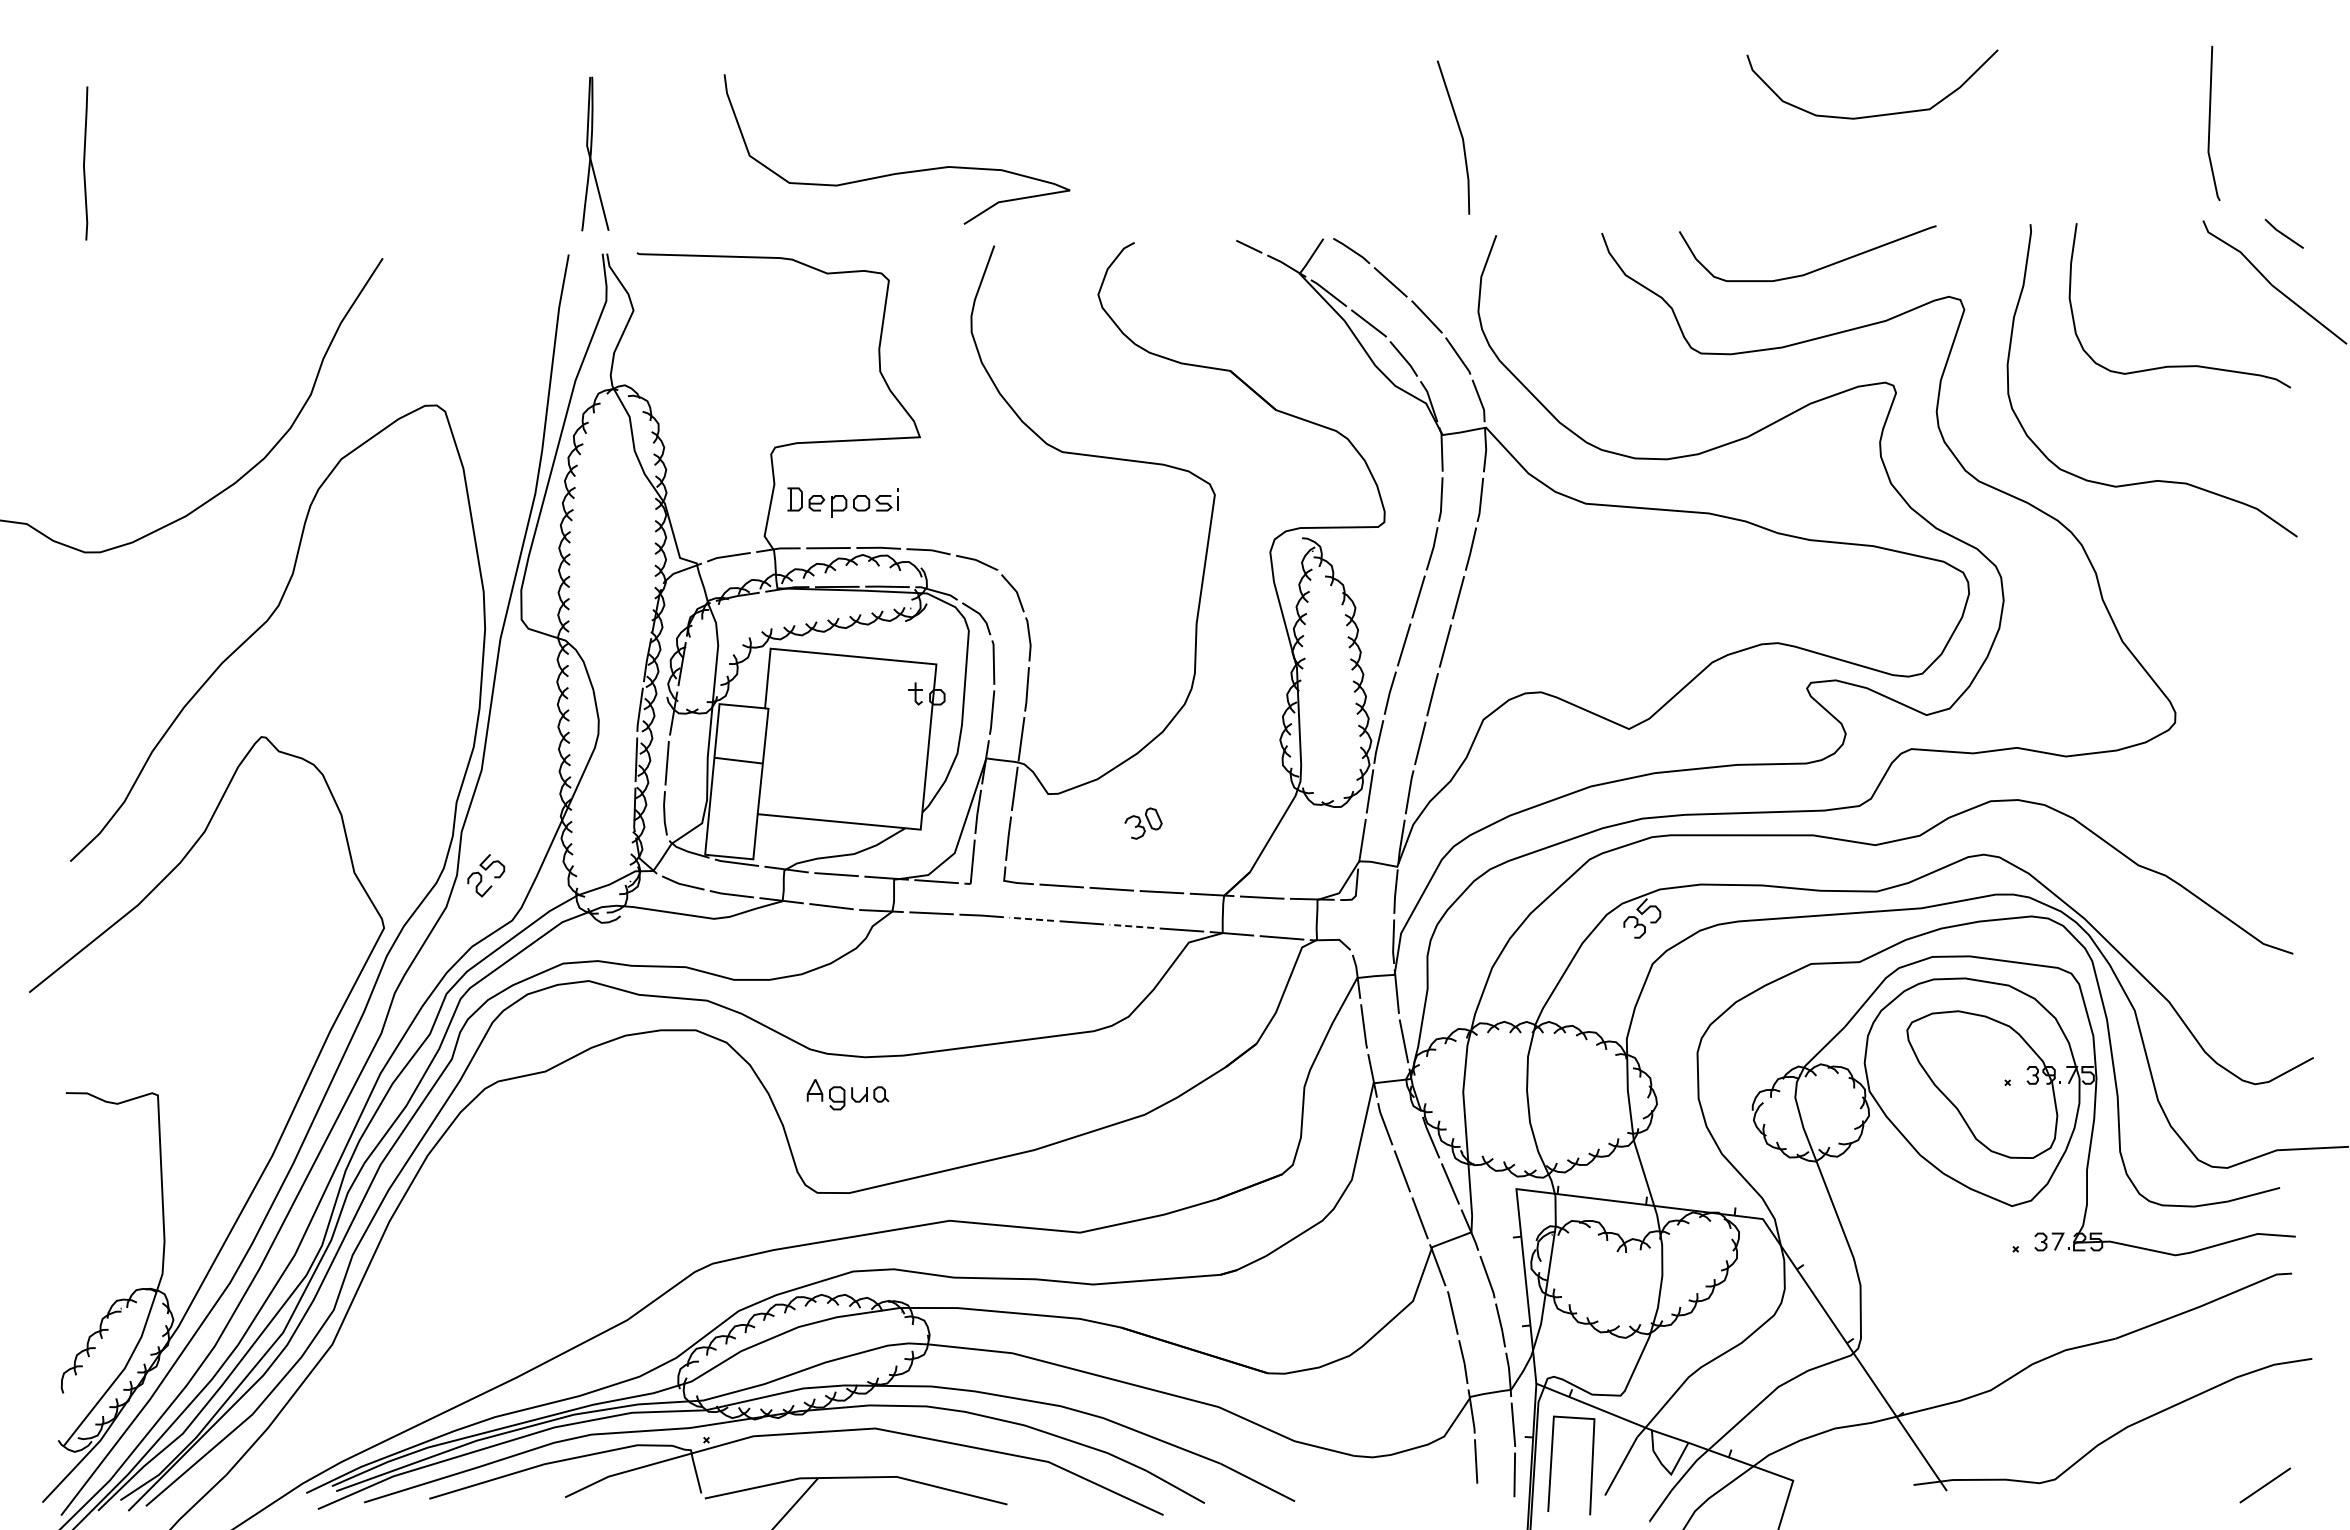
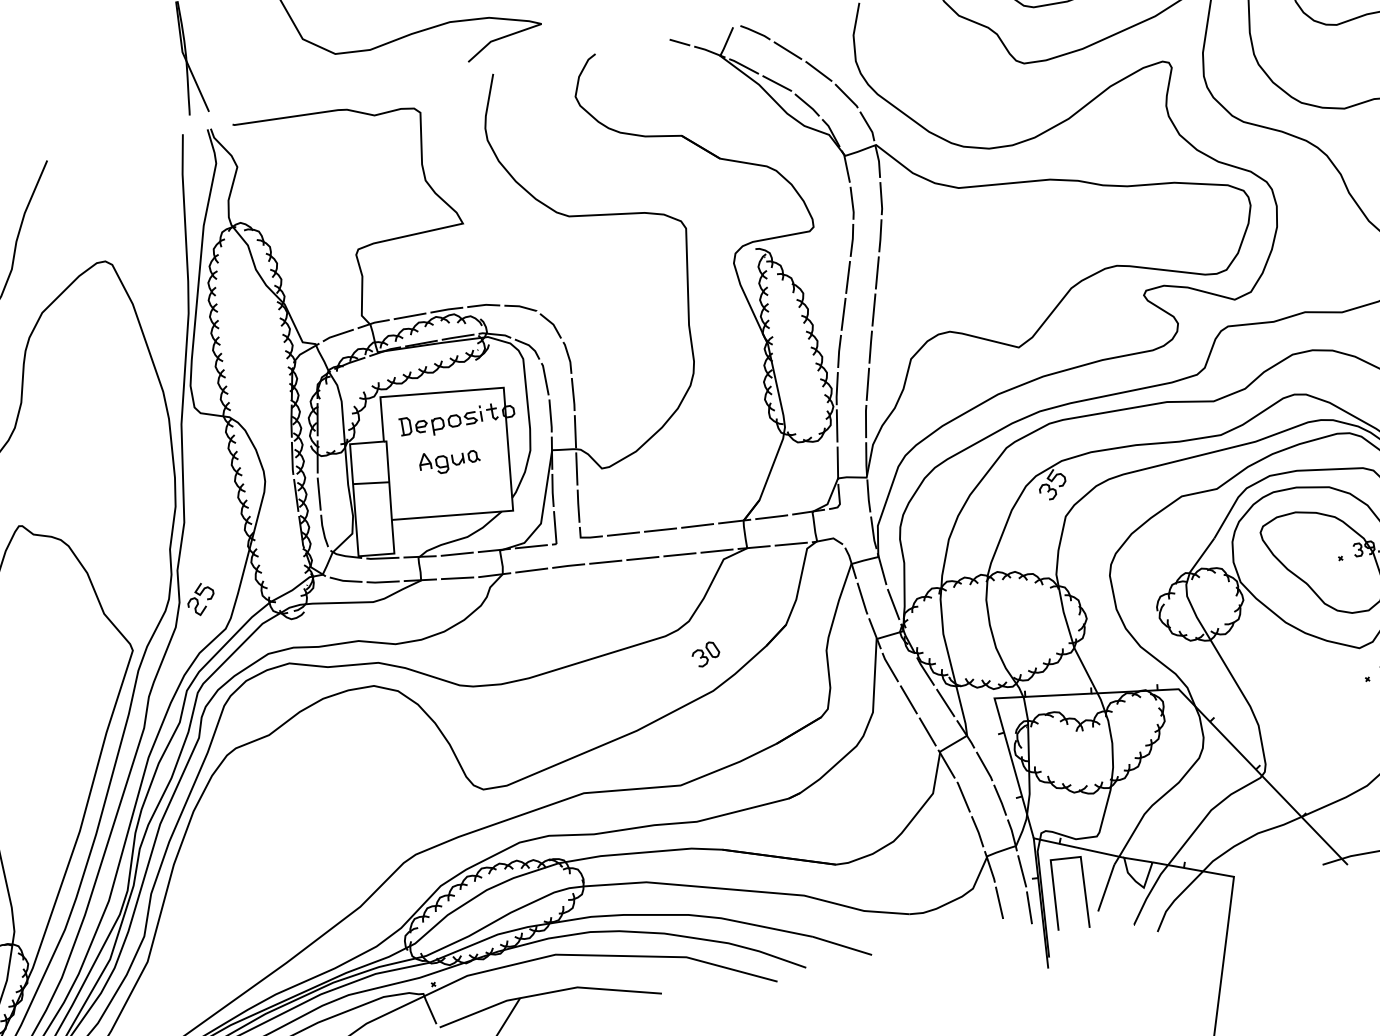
part: (842, 502) -> (440, 422), moved
part: (1143, 823) -> (705, 654), moved
line: (1031, 919) -> (605, 562), dashed -> solid
line: (1131, 926) -> (679, 554), dashed -> solid
part: (847, 1094) -> (449, 460), moved

